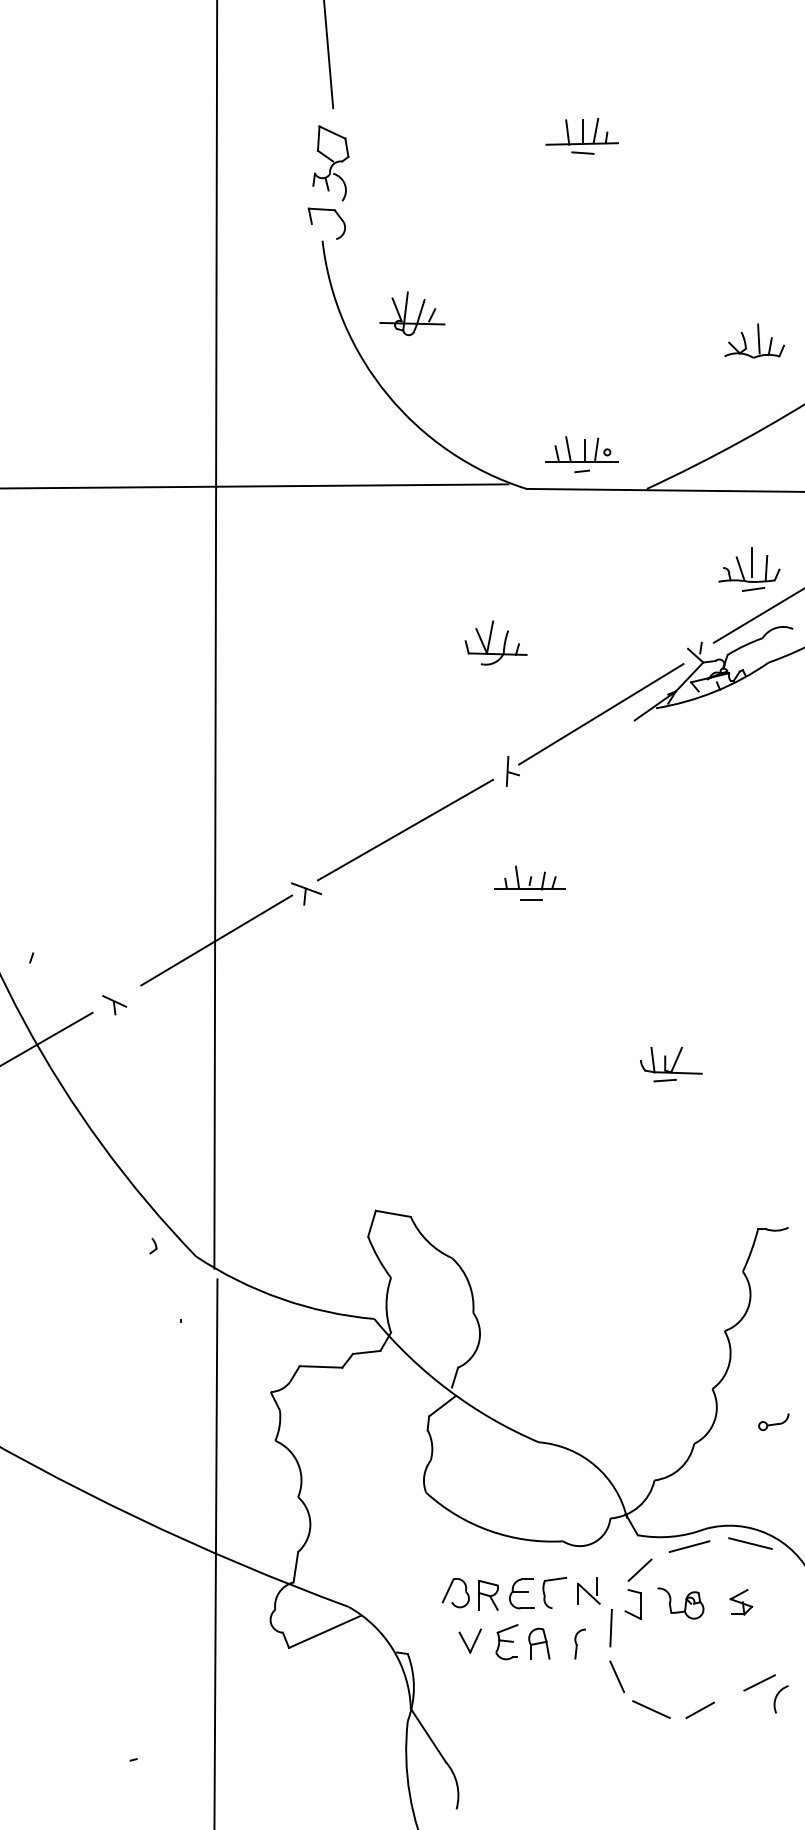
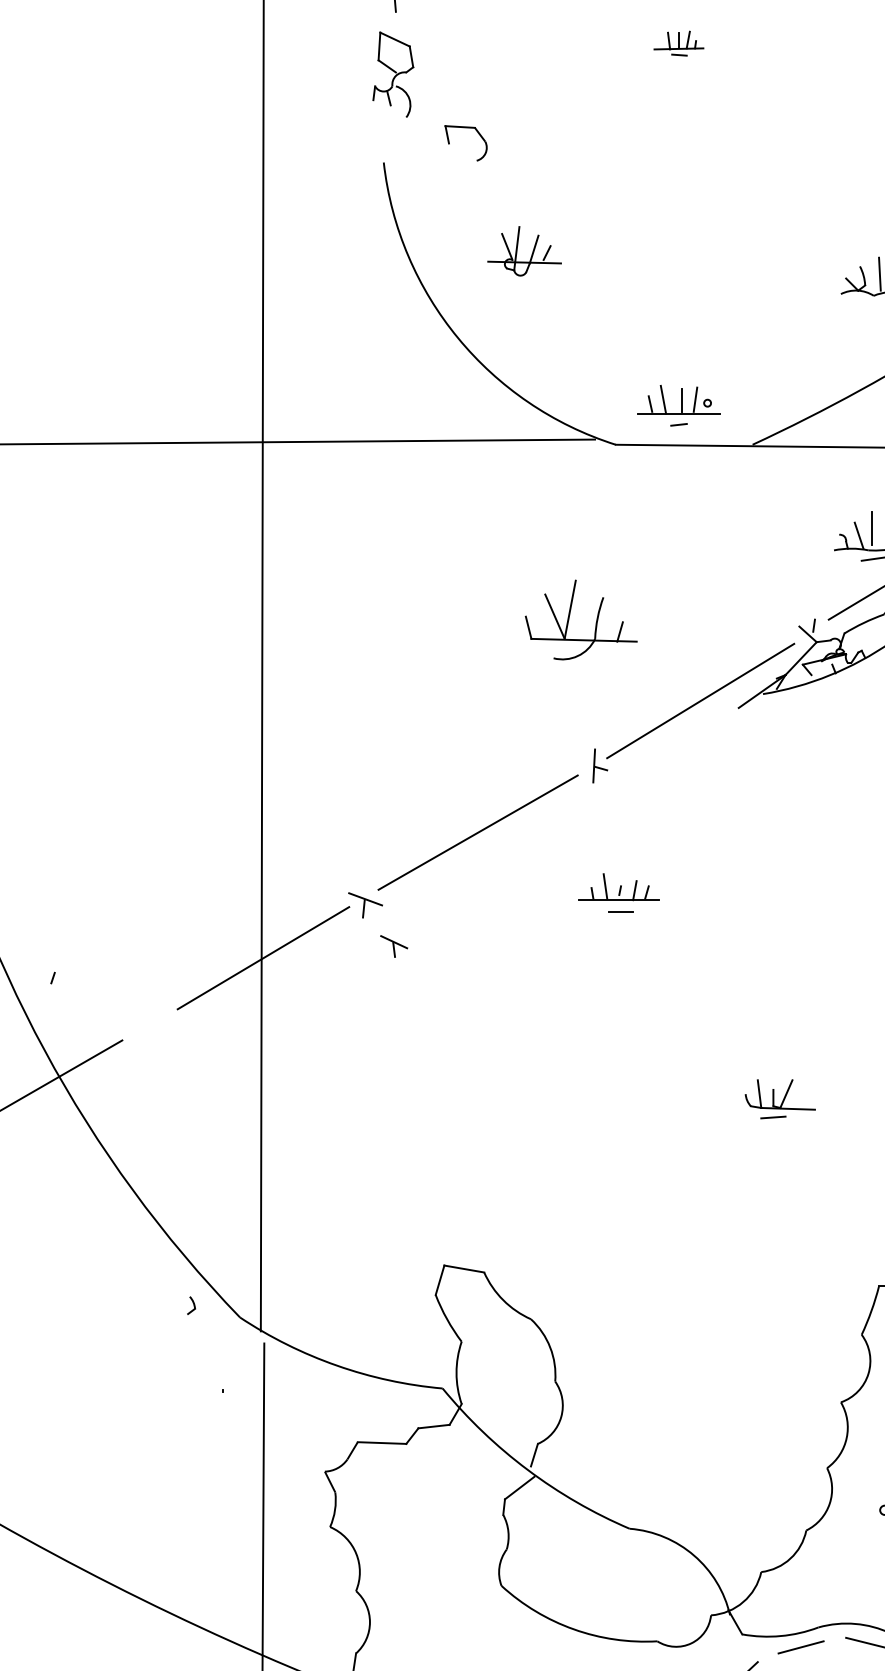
part: (581, 135) -> (678, 42), size x0.6
part: (326, 210) -> (465, 128), moved
part: (412, 313) -> (524, 250), moved
part: (495, 642) -> (580, 619), size x1.6
part: (114, 1005) -> (393, 946), moved

